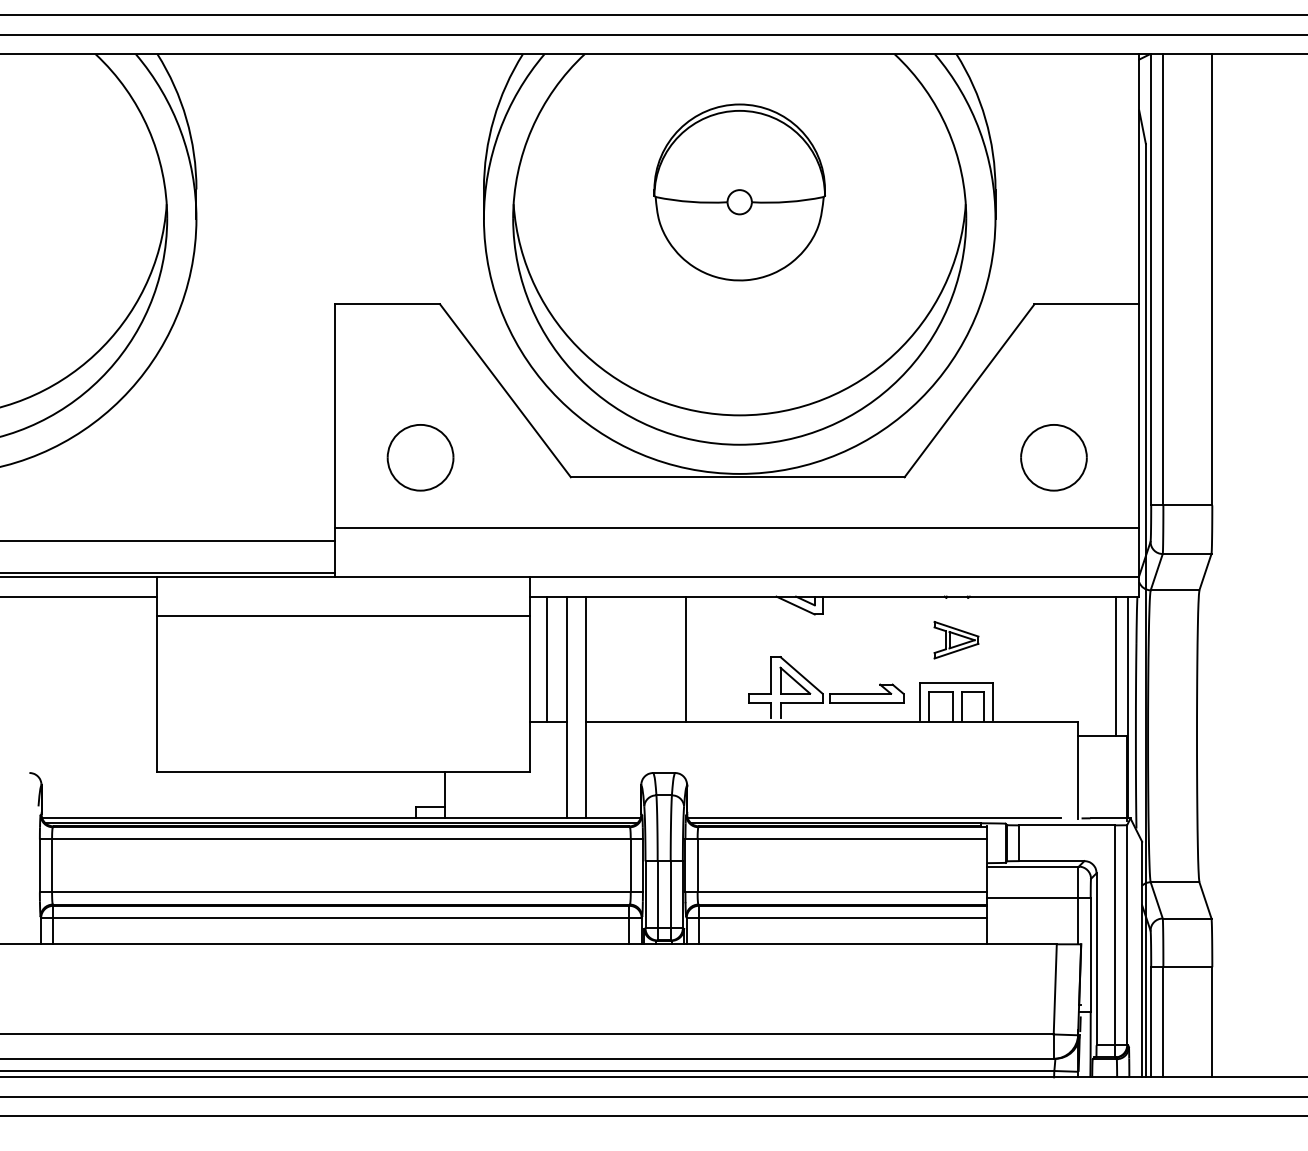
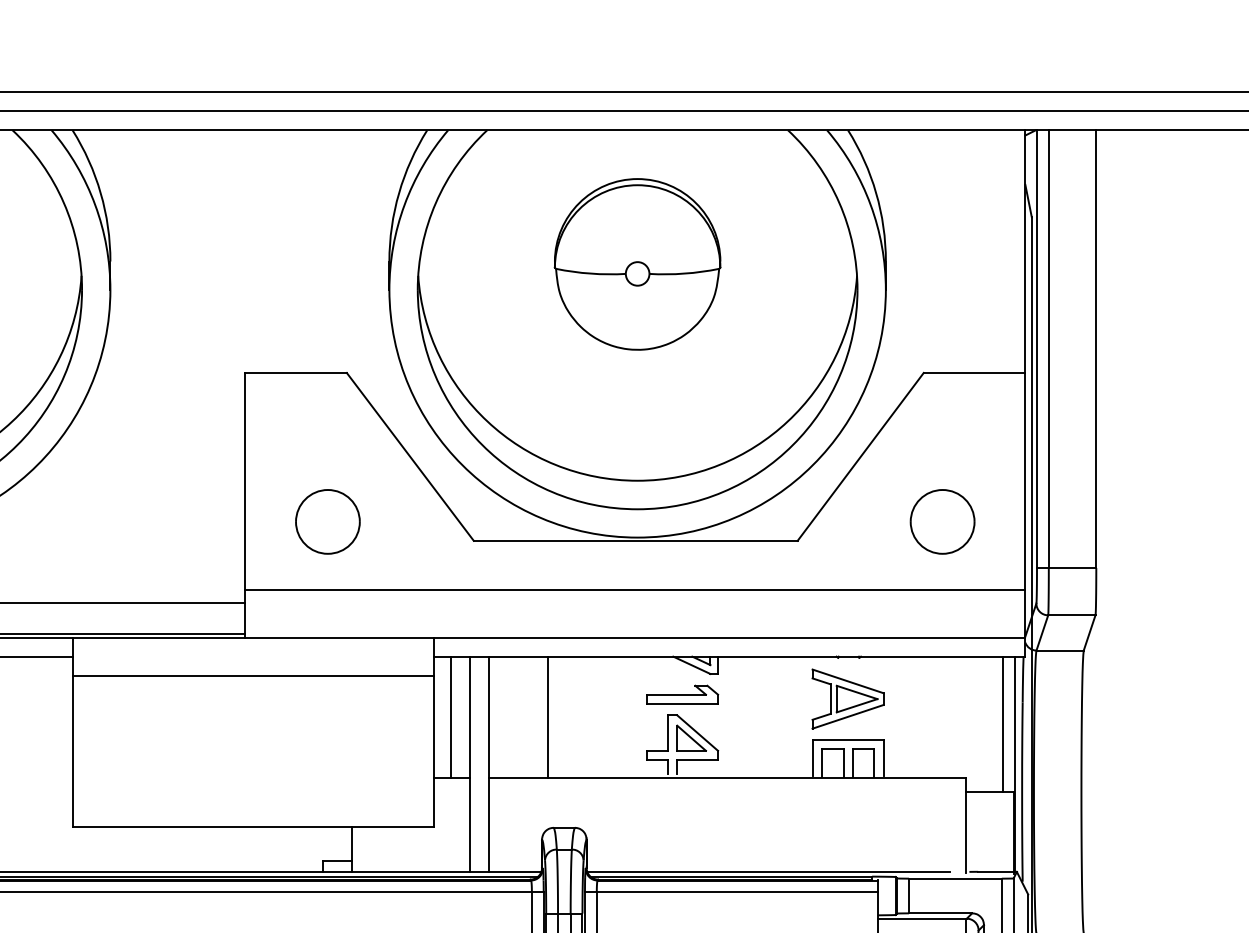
part: (956, 639) -> (848, 698), size x1.67
line: (686, 658) -> (548, 716), moved
part: (866, 693) -> (682, 694), moved

